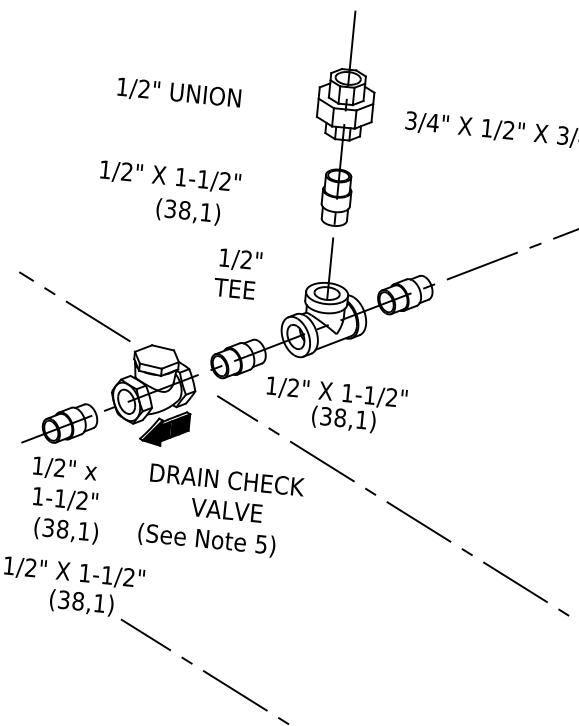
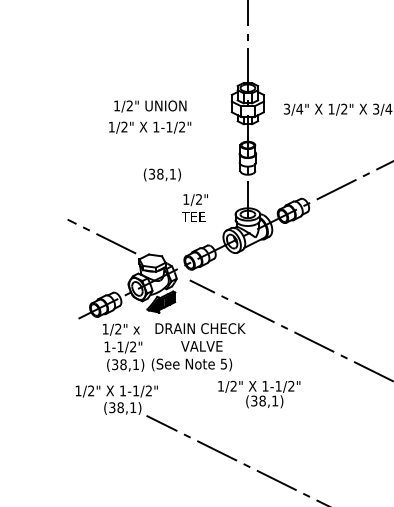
text: (171, 176) -> (150, 127), moved
text: (336, 406) -> (259, 394), moved
text: (65, 499) -> (123, 347), moved

